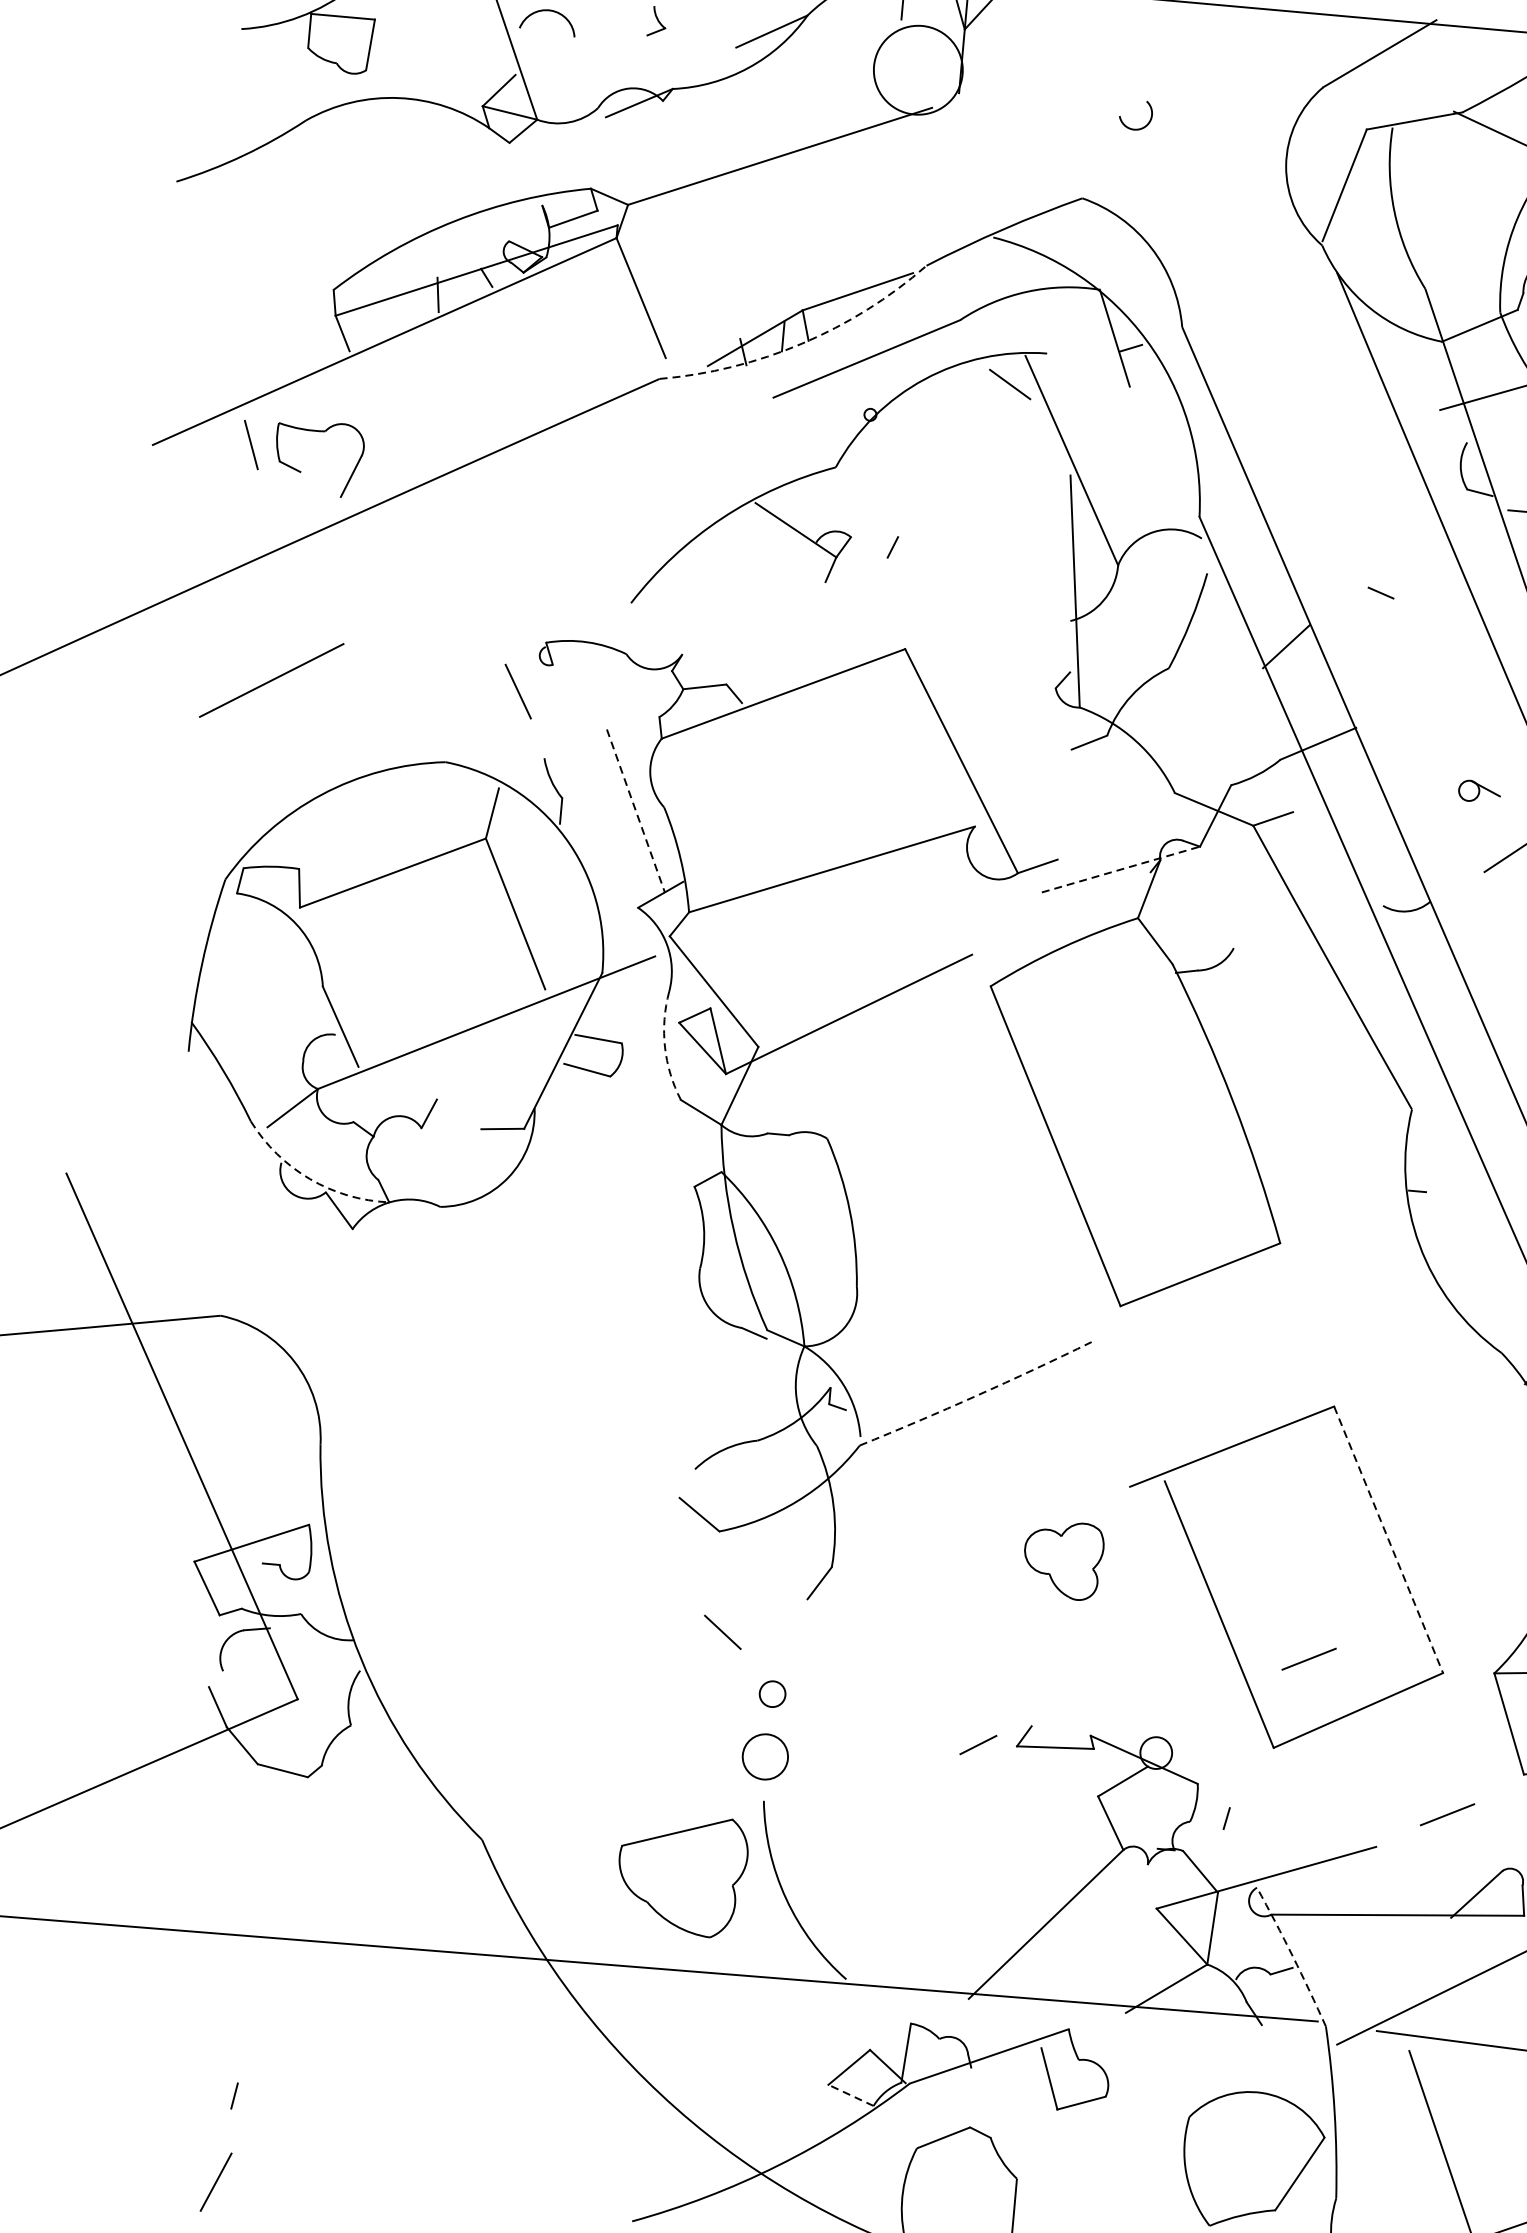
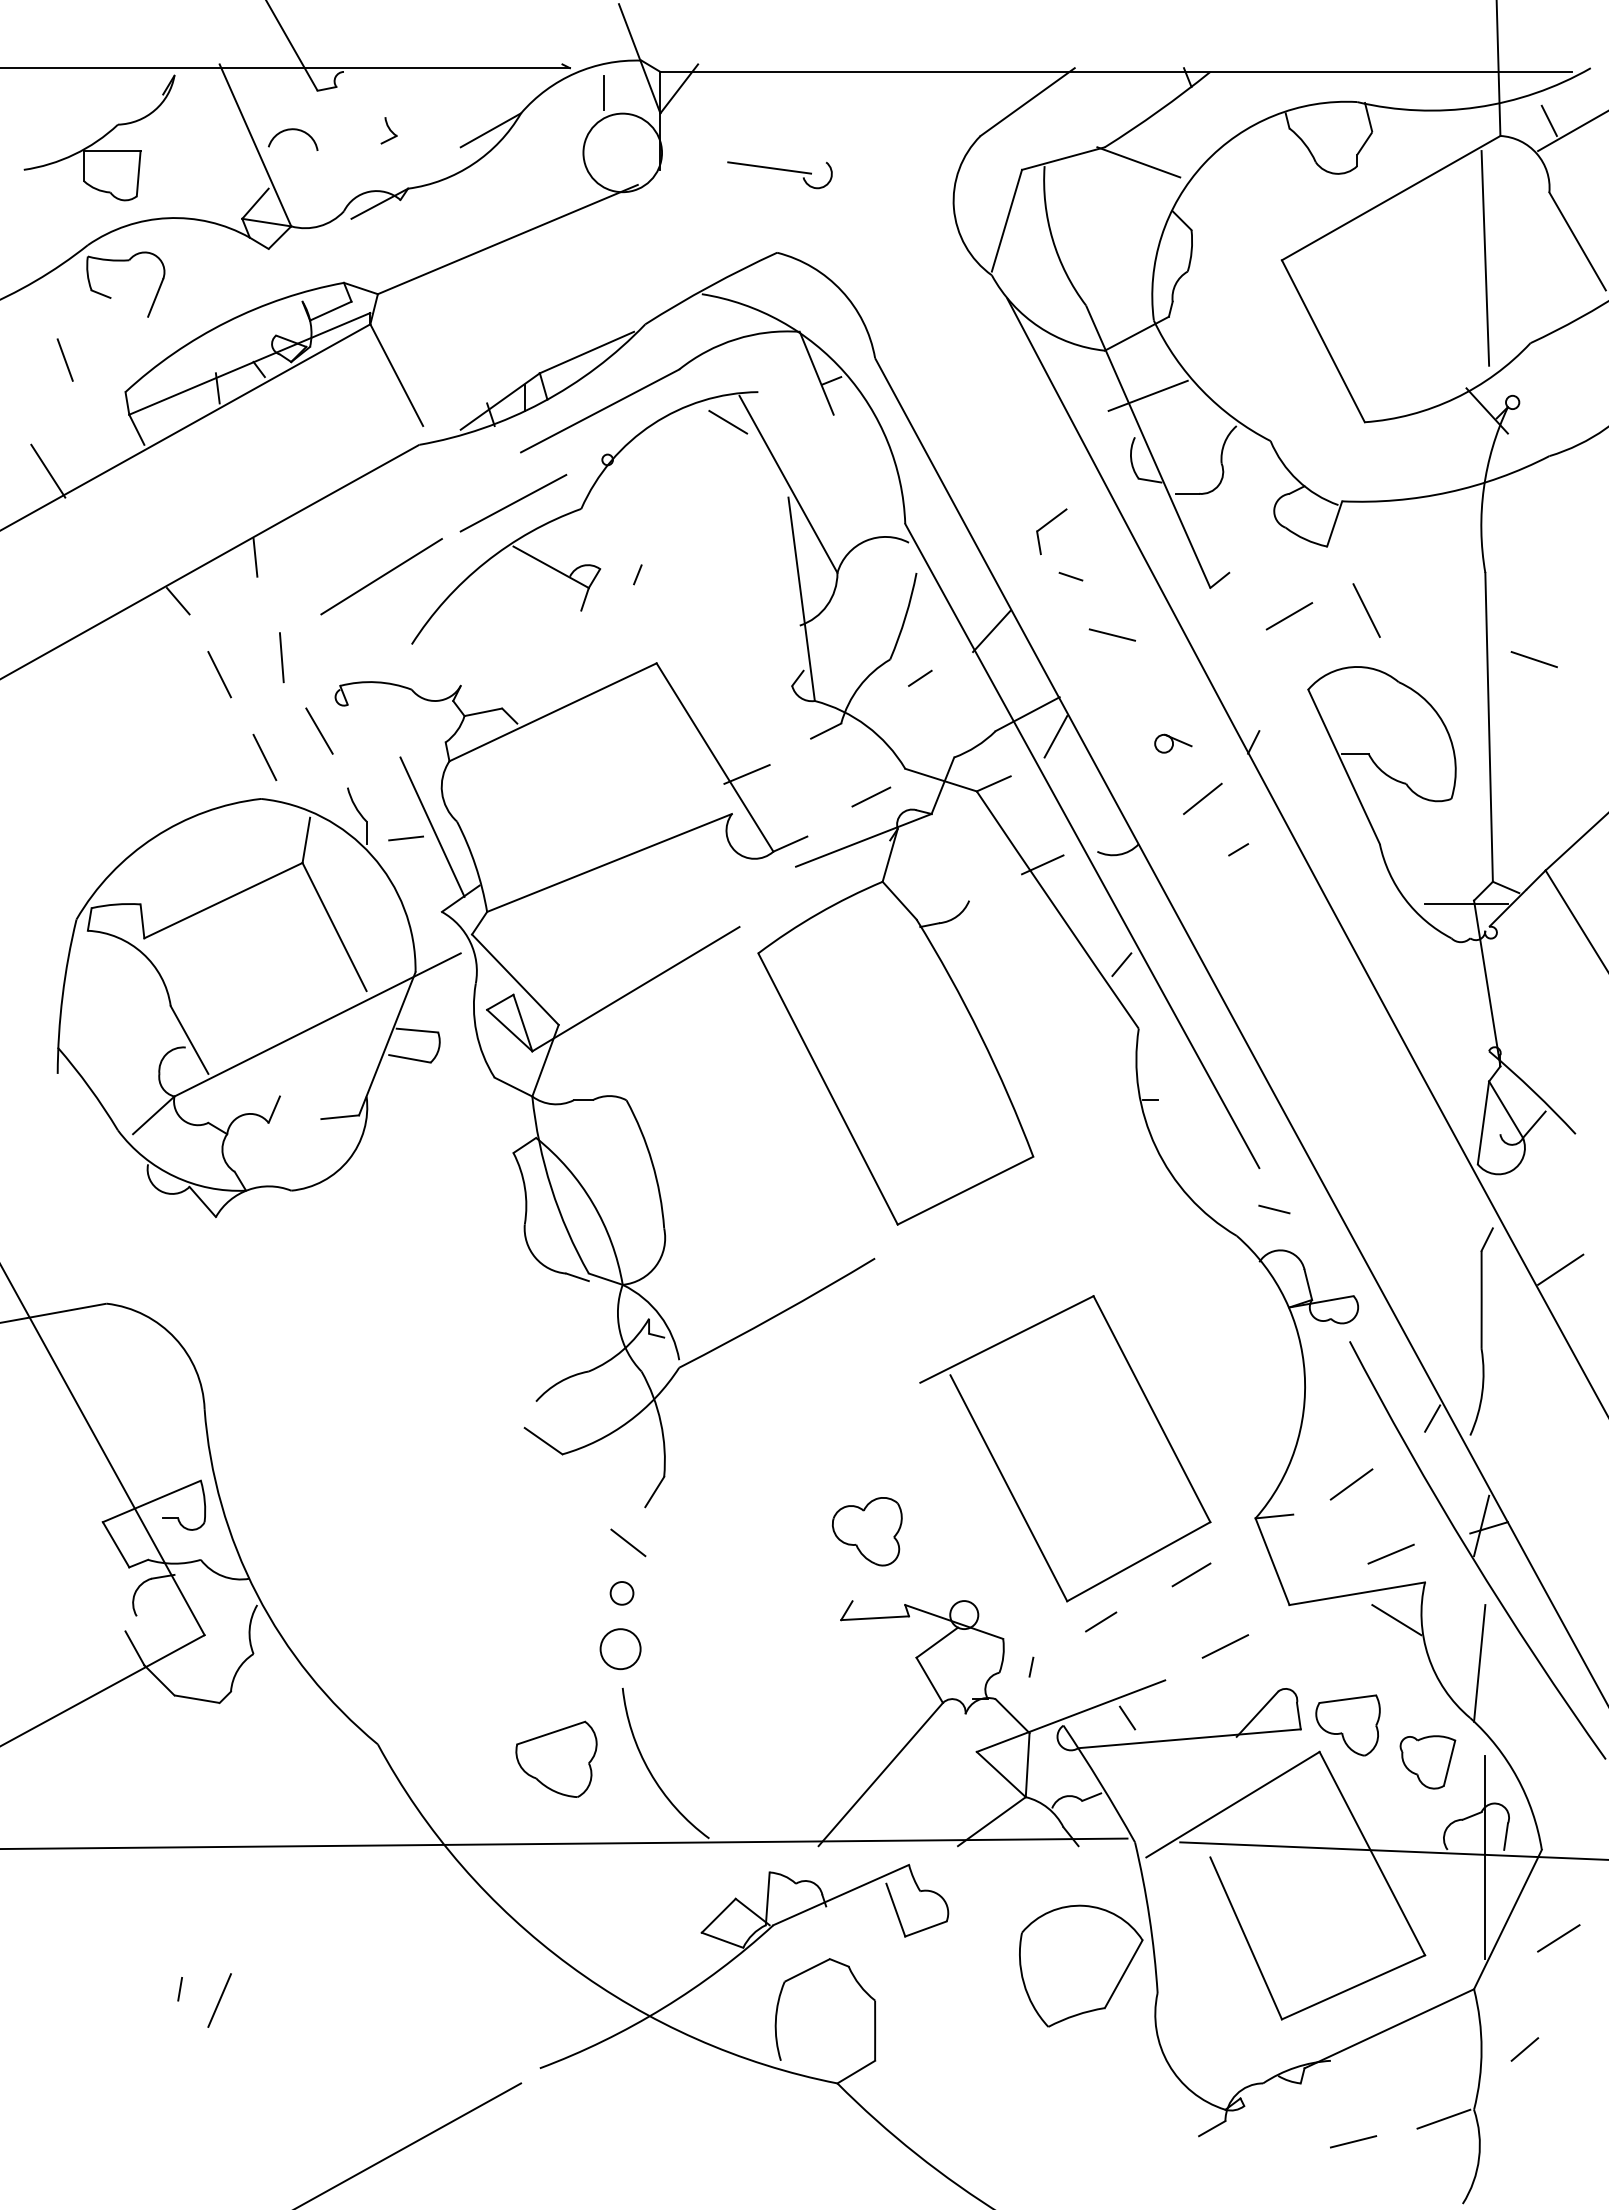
line: (1082, 101) -> (769, 167), added
arc: (801, 343) -> (541, 402), dashed -> solid
line: (238, 370) -> (48, 470), added
line: (250, 444) -> (64, 359), moved
line: (759, 454) -> (513, 503), added
part: (301, 471) -> (111, 297), moved
line: (463, 489) -> (255, 557), added
line: (371, 531) -> (177, 601), added
part: (1360, 532) -> (1048, 524), added
line: (482, 604) -> (281, 657), added
line: (411, 617) -> (219, 674), added
line: (1420, 662) -> (1111, 634), added
line: (271, 680) -> (381, 576), moved
line: (1201, 691) -> (920, 677), added
line: (453, 715) -> (264, 757), added
line: (1347, 771) -> (1055, 736), added
line: (995, 783) -> (746, 774), added
line: (635, 811) -> (432, 827), dashed -> solid
line: (1134, 820) -> (871, 796), added
line: (605, 821) -> (406, 838), added
line: (1120, 869) -> (863, 840), dashed -> solid
line: (1319, 914) -> (1042, 864), added
line: (1398, 1035) -> (1121, 964), added
arc: (664, 1047) -> (476, 1032), dashed -> solid
arc: (309, 1179) -> (174, 1176), dashed -> solid
arc: (977, 1395) -> (778, 1314), dashed -> solid
line: (1389, 1540) -> (1152, 1409), dashed -> solid
part: (1063, 1560) -> (867, 1531), moved
line: (722, 1631) -> (628, 1542), moved
line: (1309, 1659) -> (1091, 1520), removed
line: (1416, 1730) -> (1191, 1574), added
line: (978, 1744) -> (1101, 1621), moved
part: (682, 1873) -> (556, 1758), size x0.71
line: (1329, 1884) -> (1127, 1717), added
arc: (1292, 1956) -> (1100, 1783), dashed -> solid
line: (850, 2095) -> (722, 1940), dashed -> solid
line: (215, 2182) -> (219, 2000), moved

